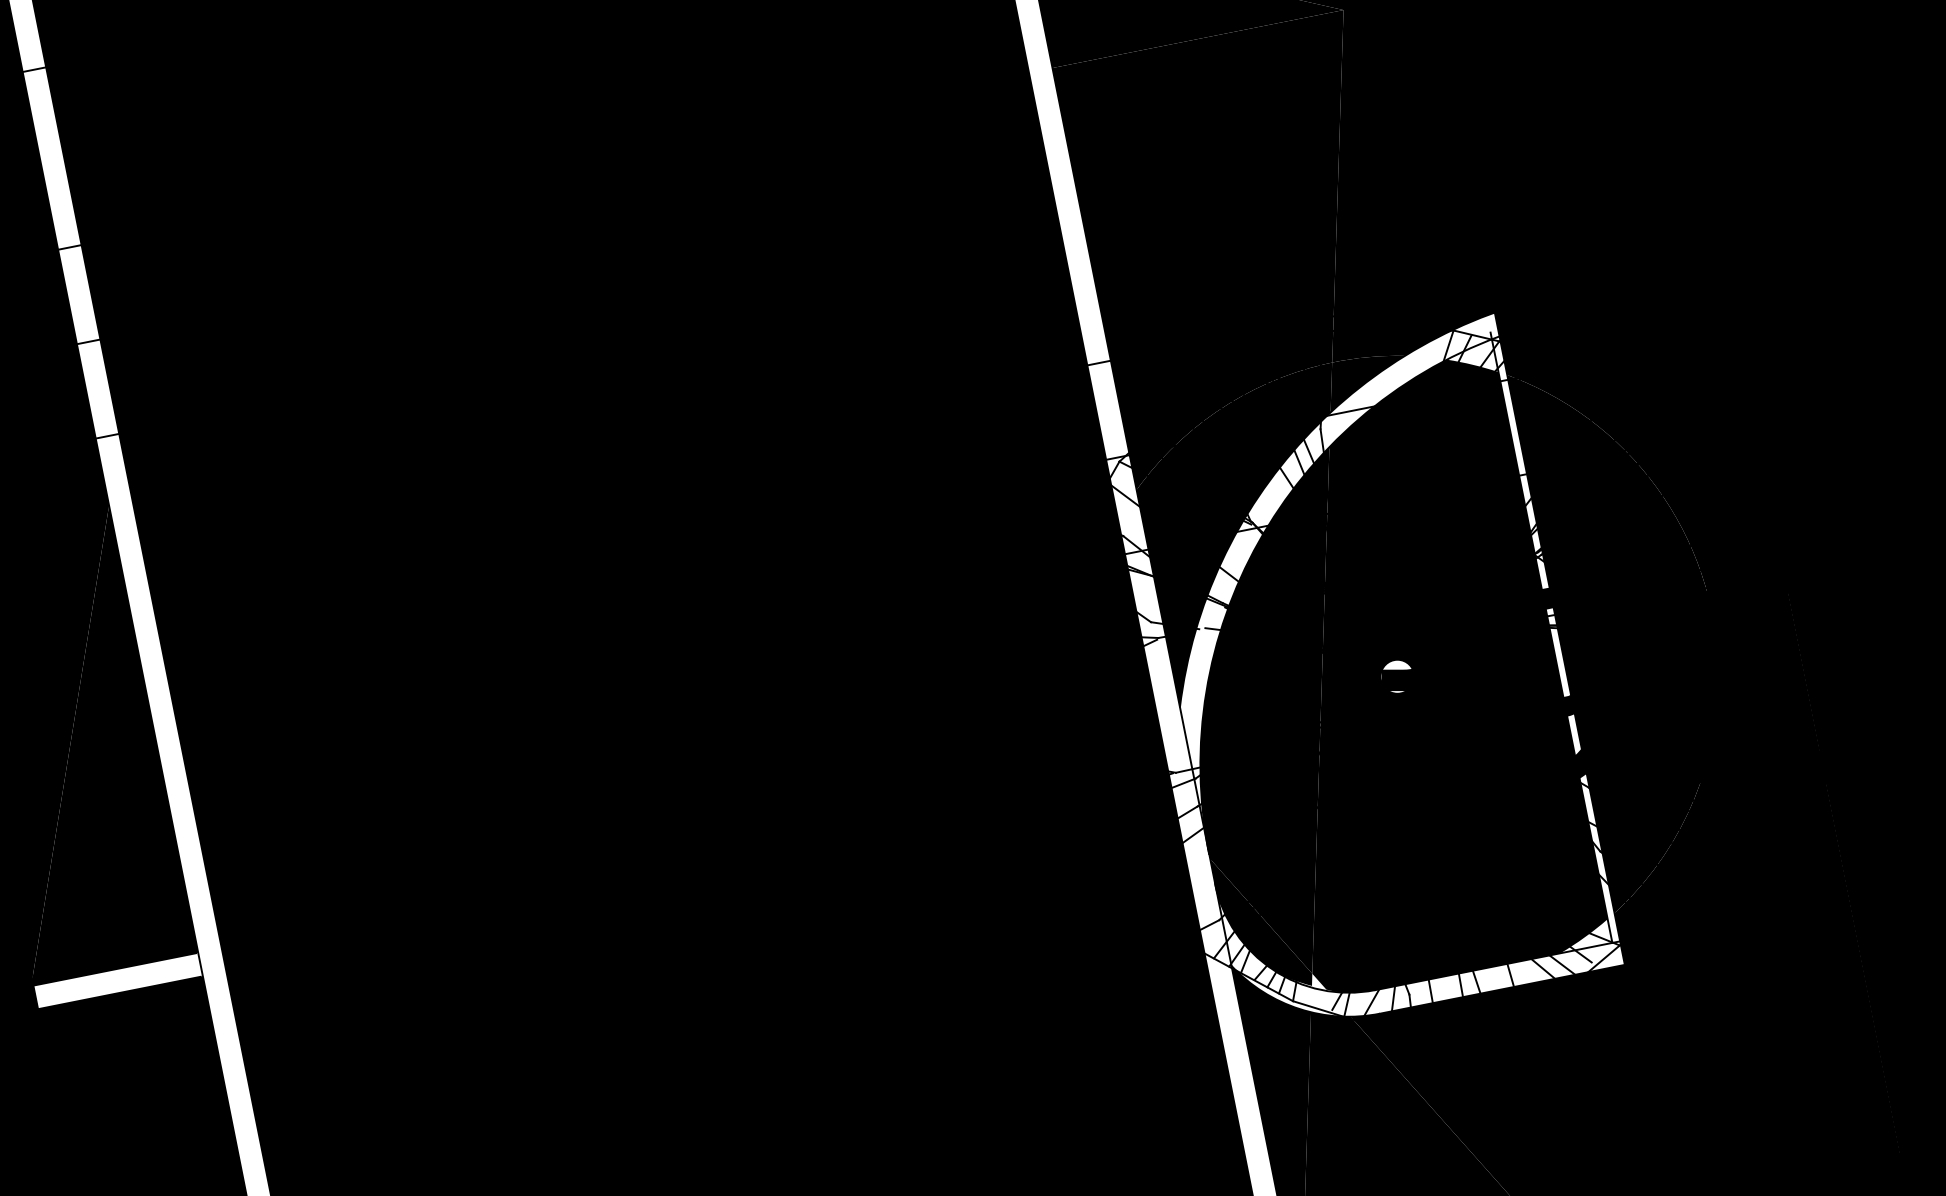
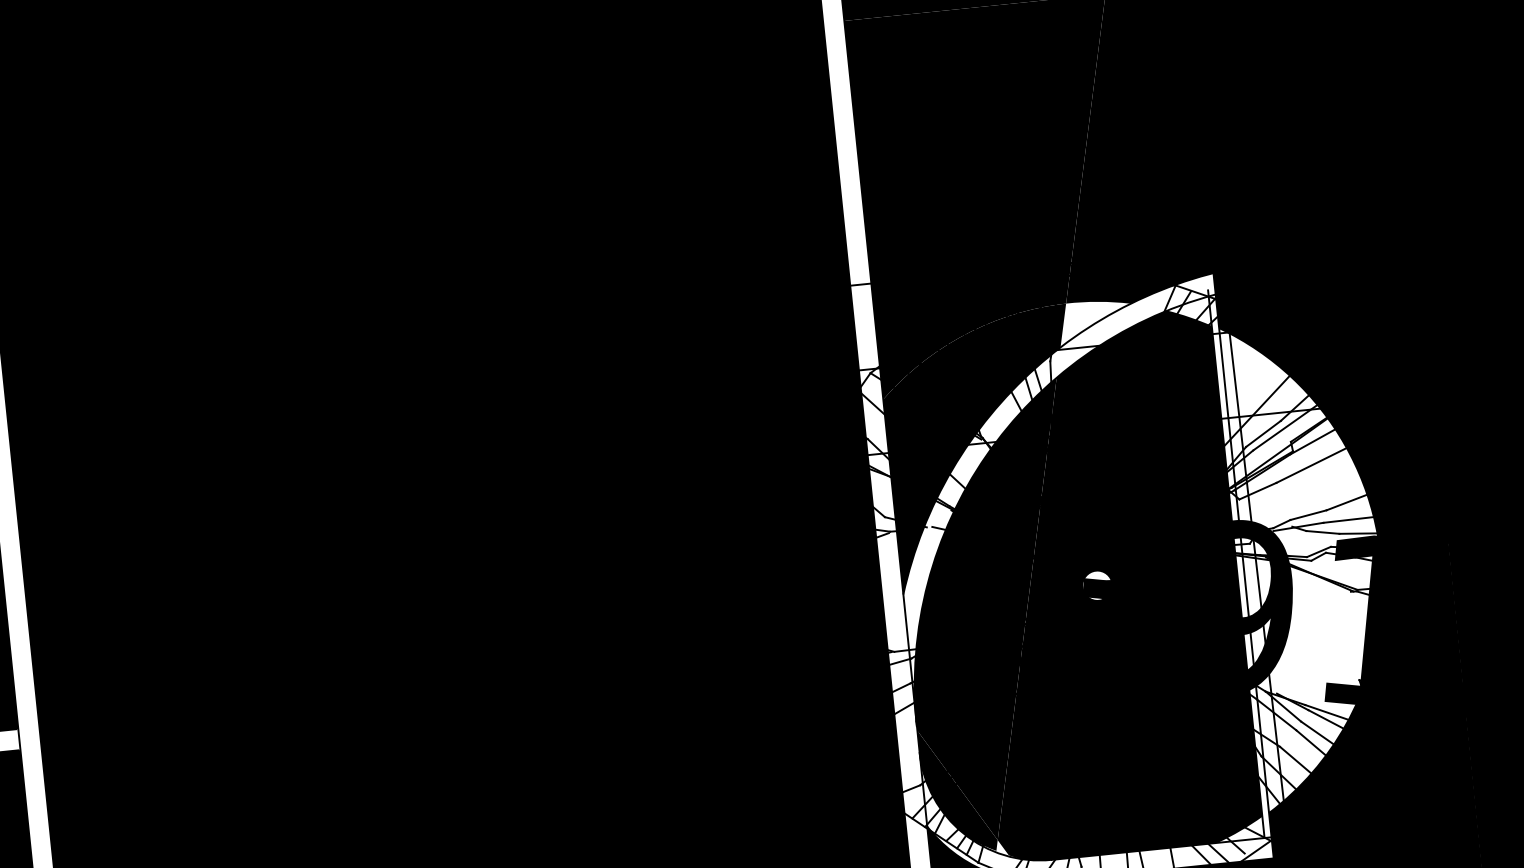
fill: (1367, 383) -> (1095, 324), removed
fill: (1612, 644) -> (1289, 575), removed

